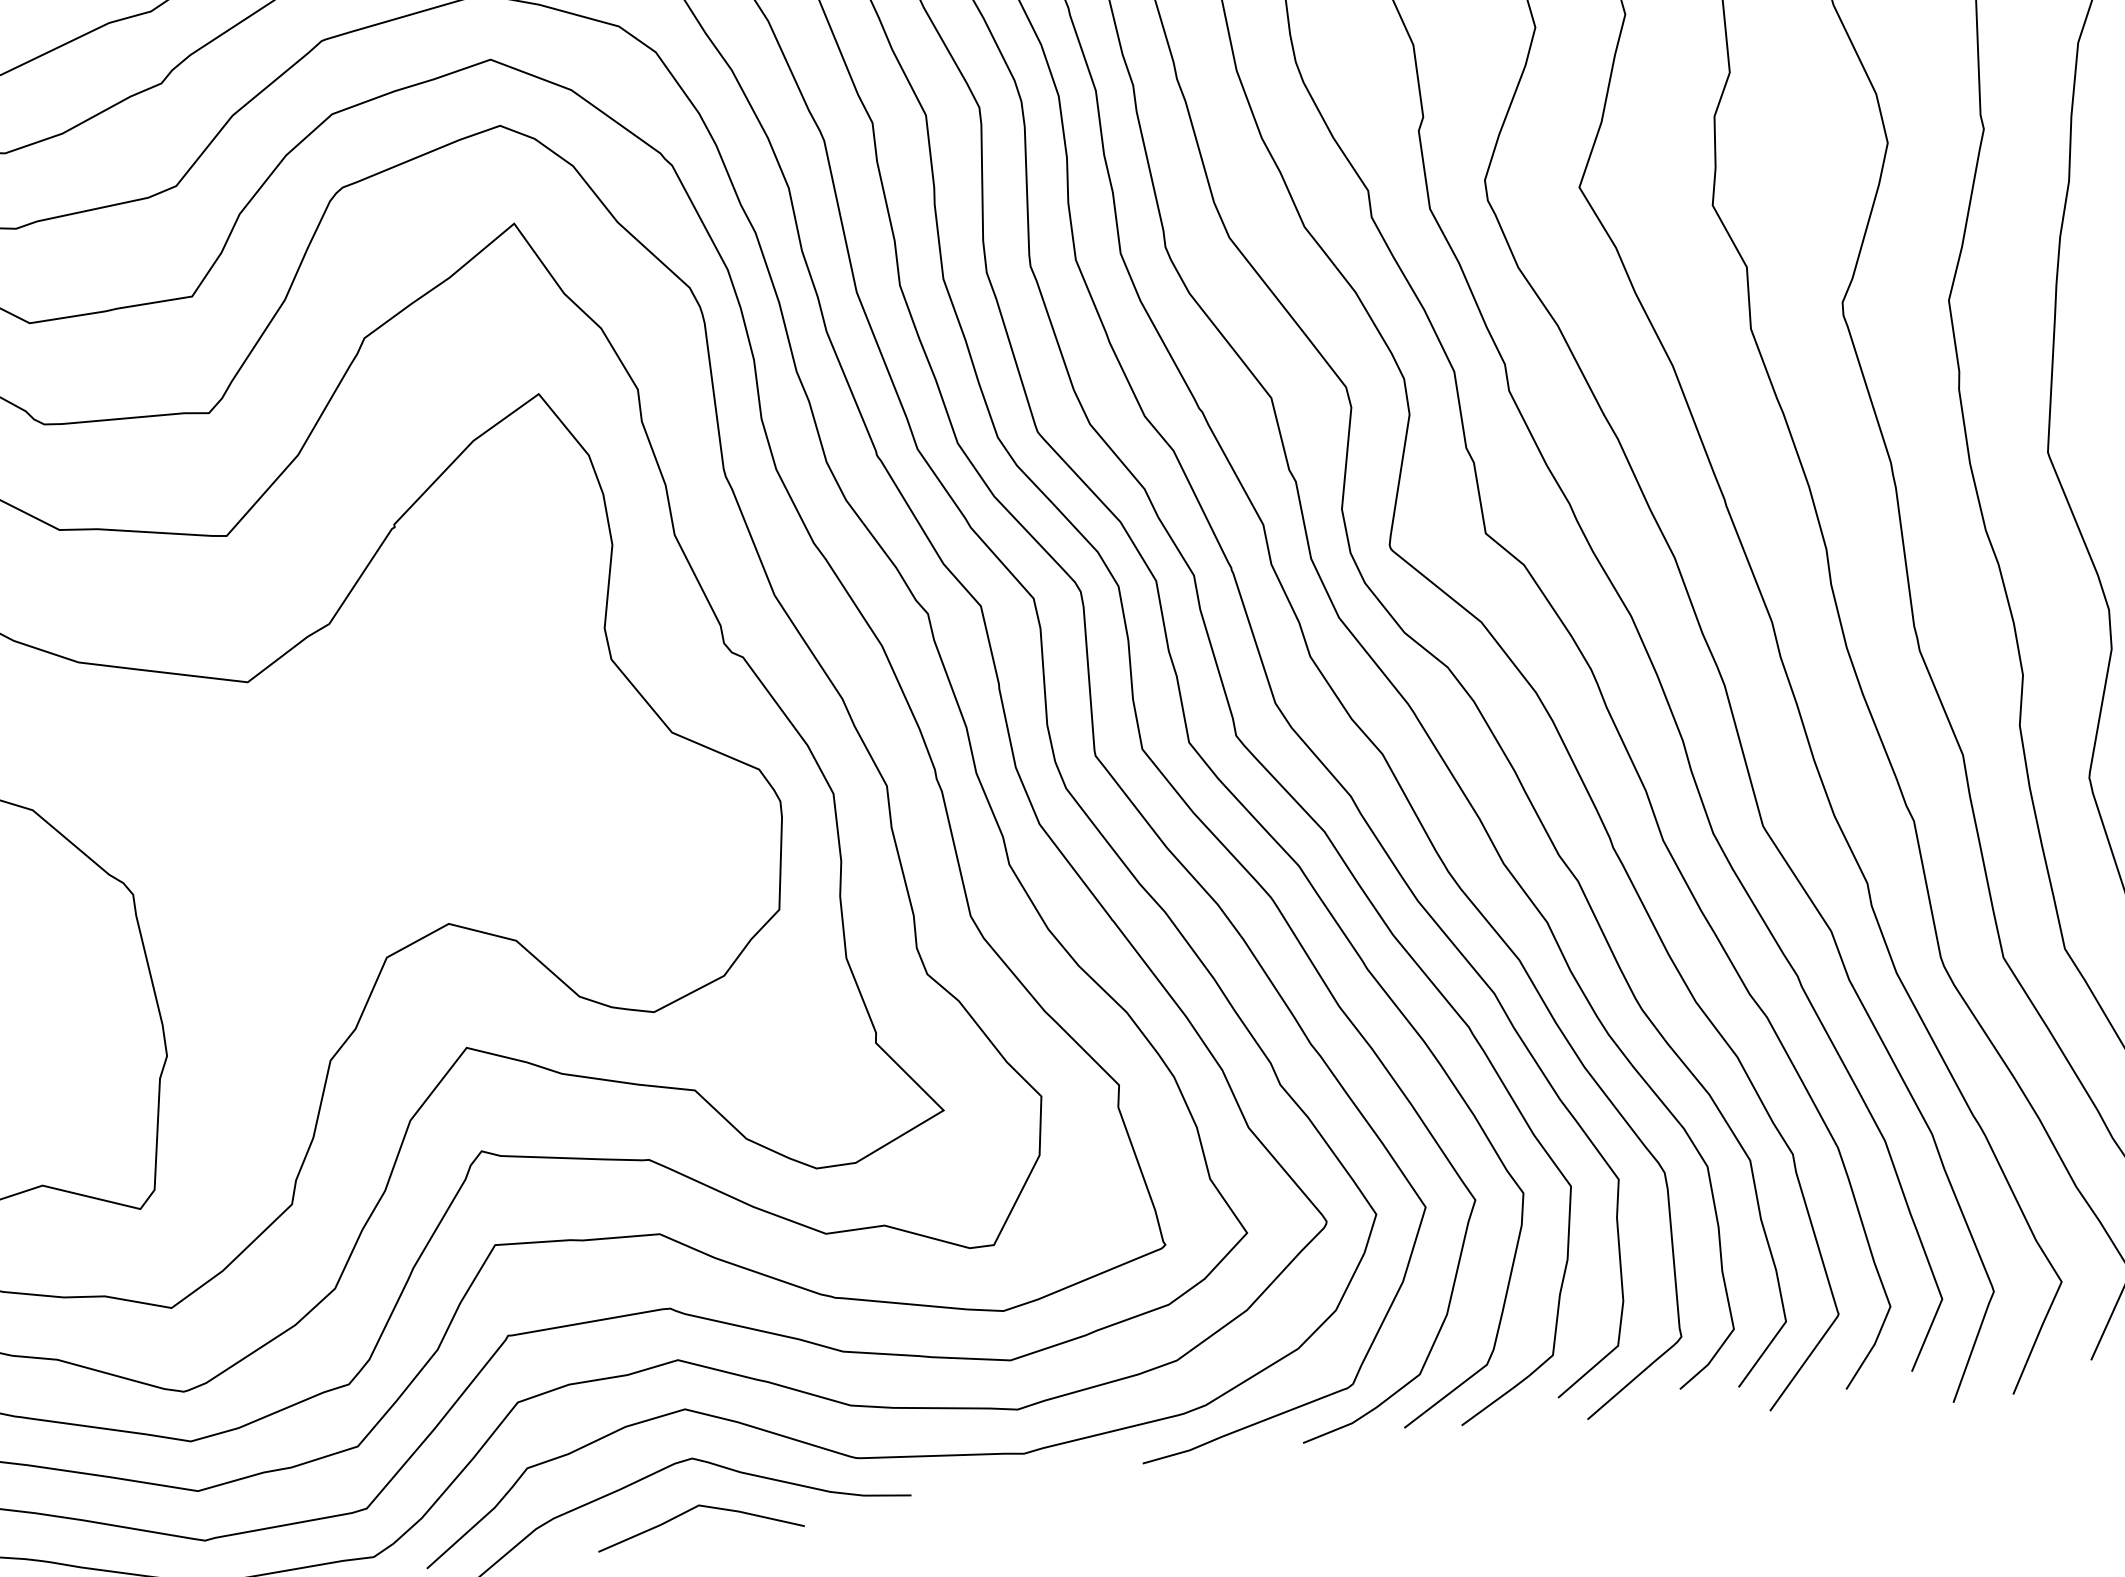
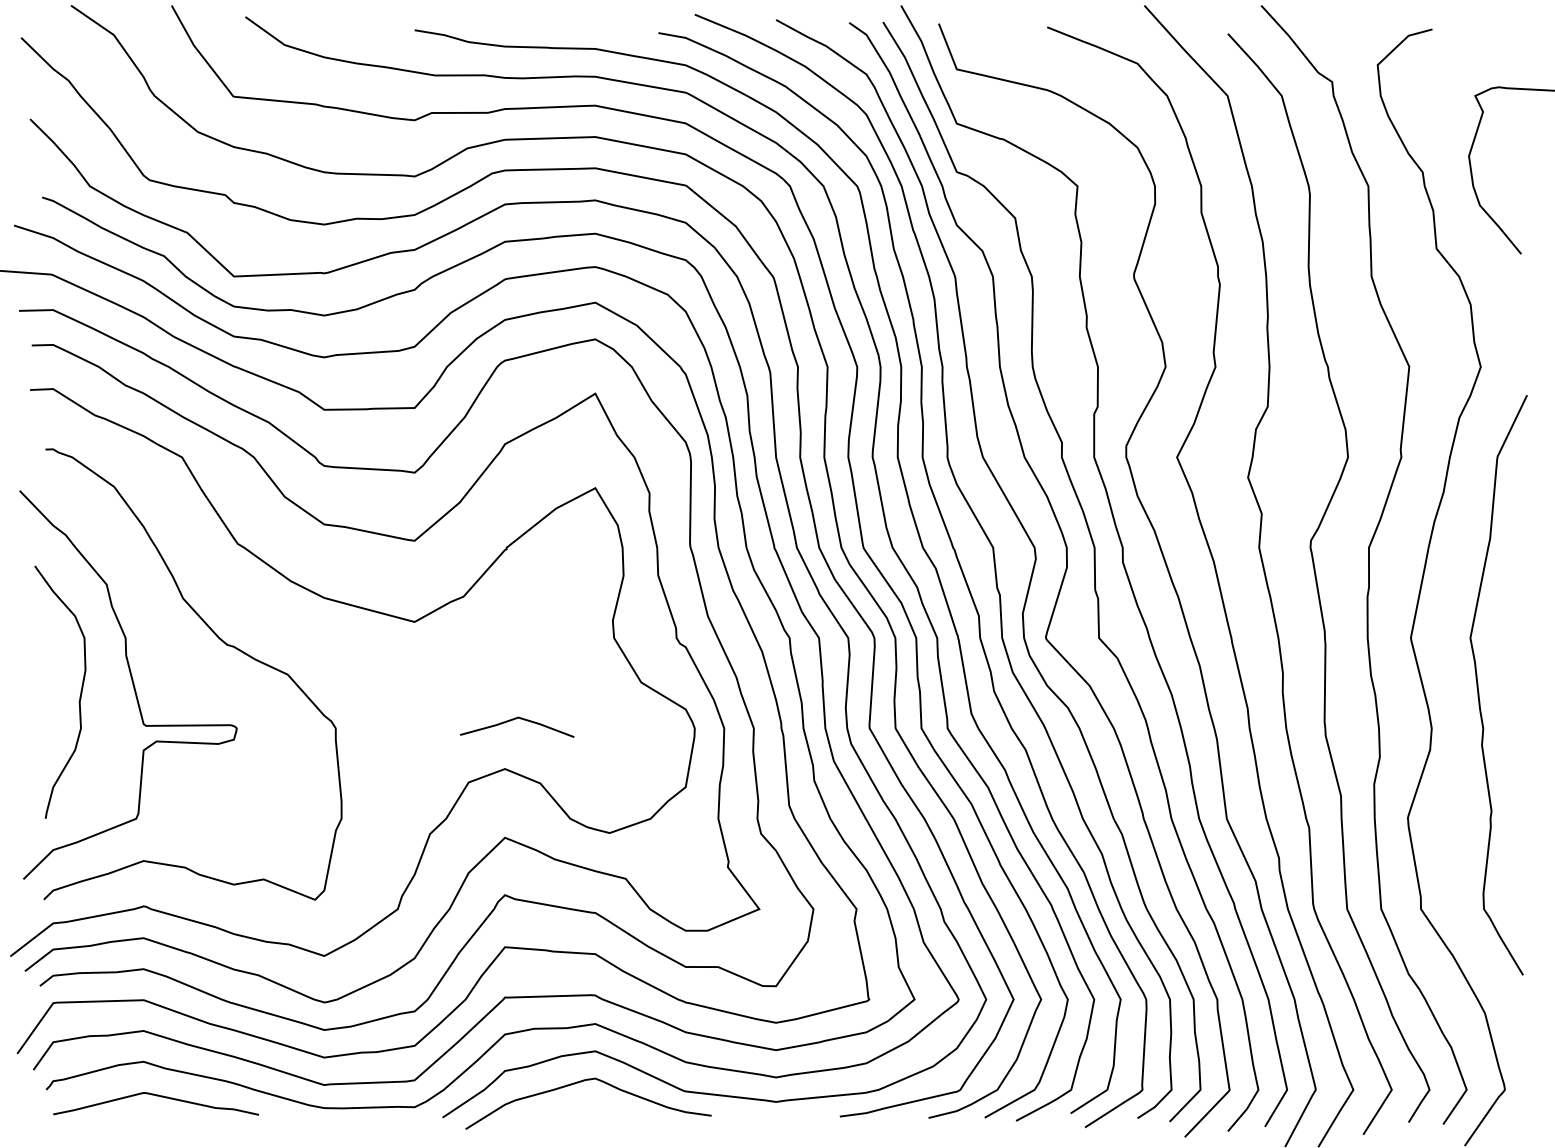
line: (695, 1509) -> (516, 719), moved

